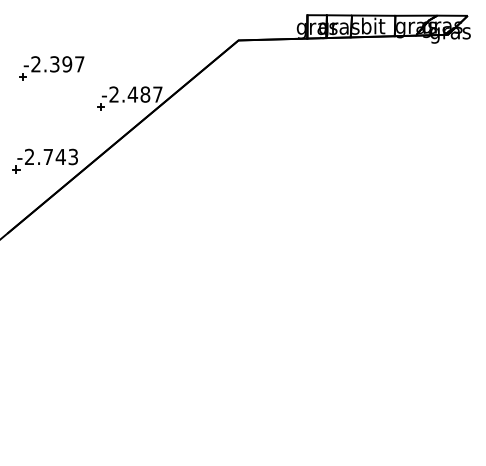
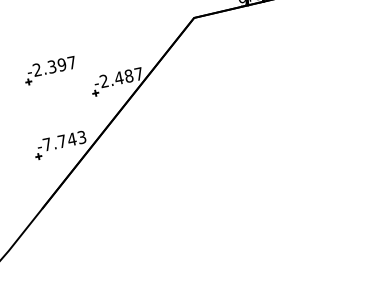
text: (29, 156) -> (47, 144), -2.743 -> -7.743

